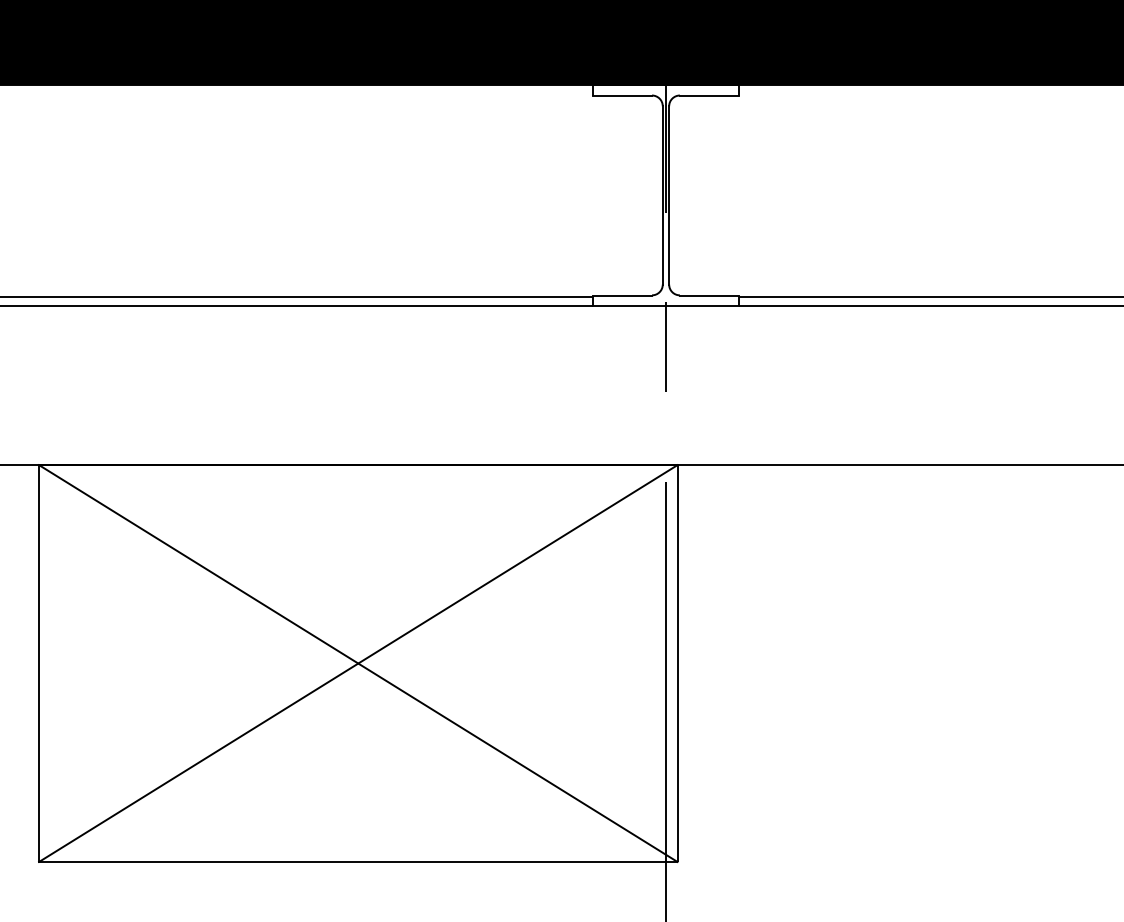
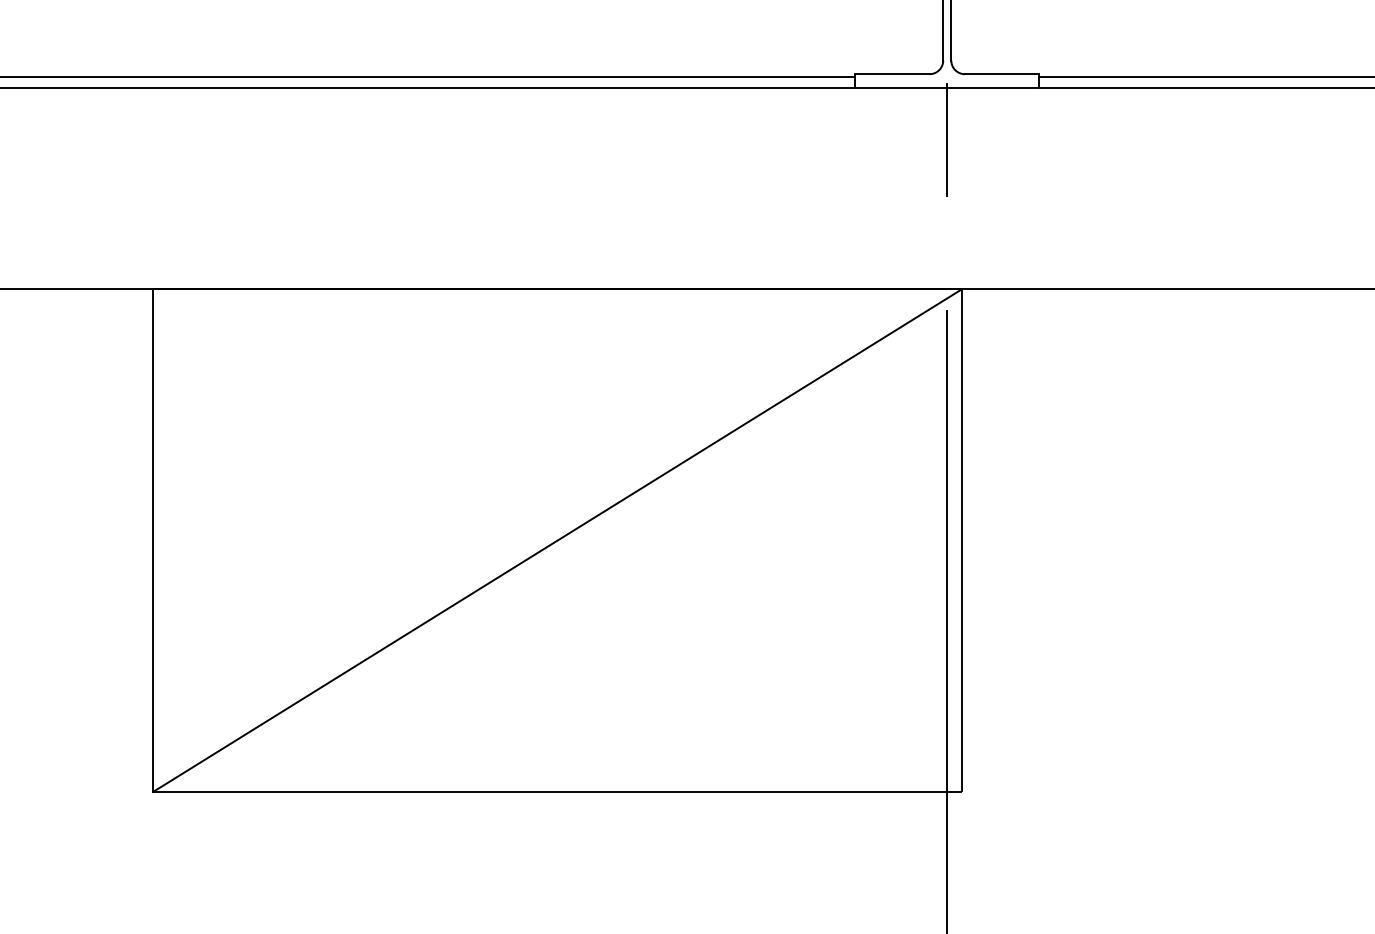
line: (358, 663) -> (557, 540), removed

